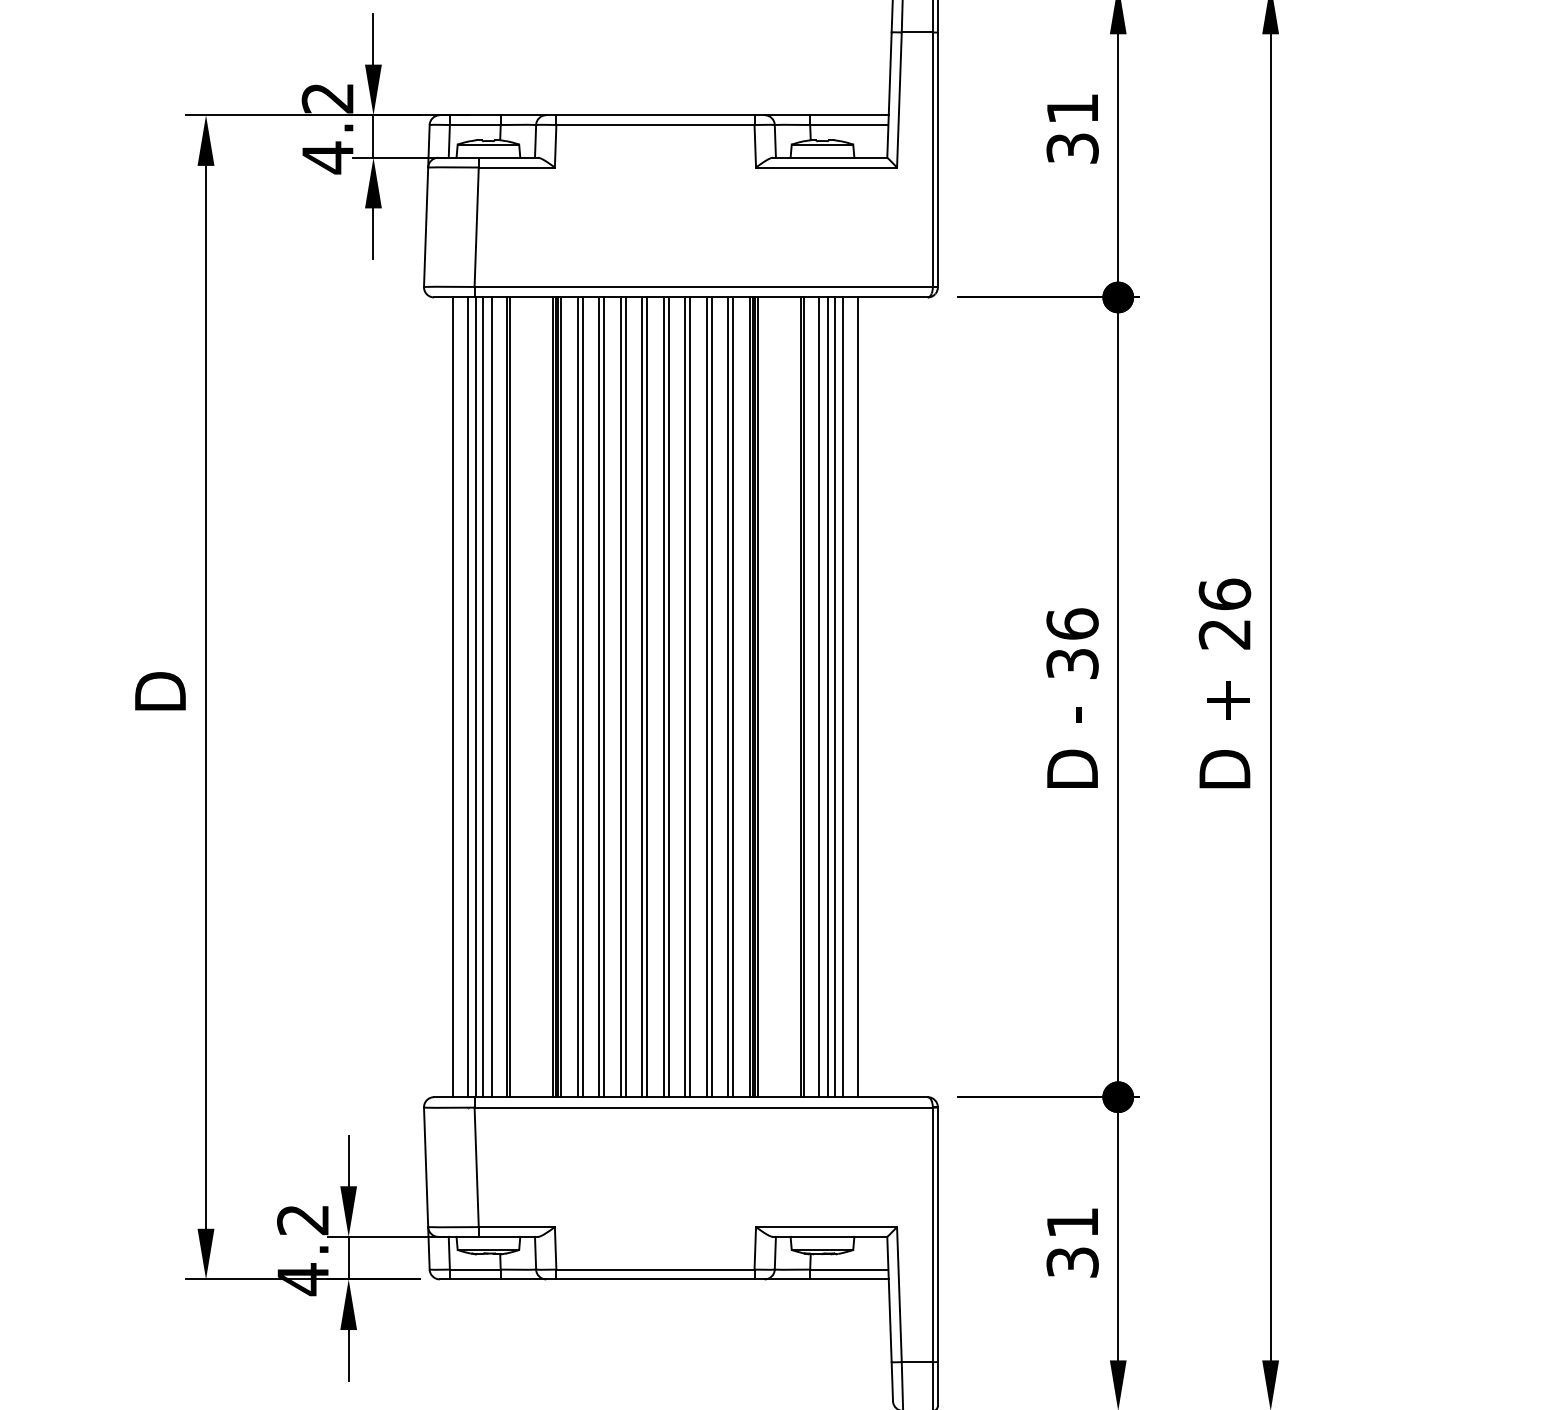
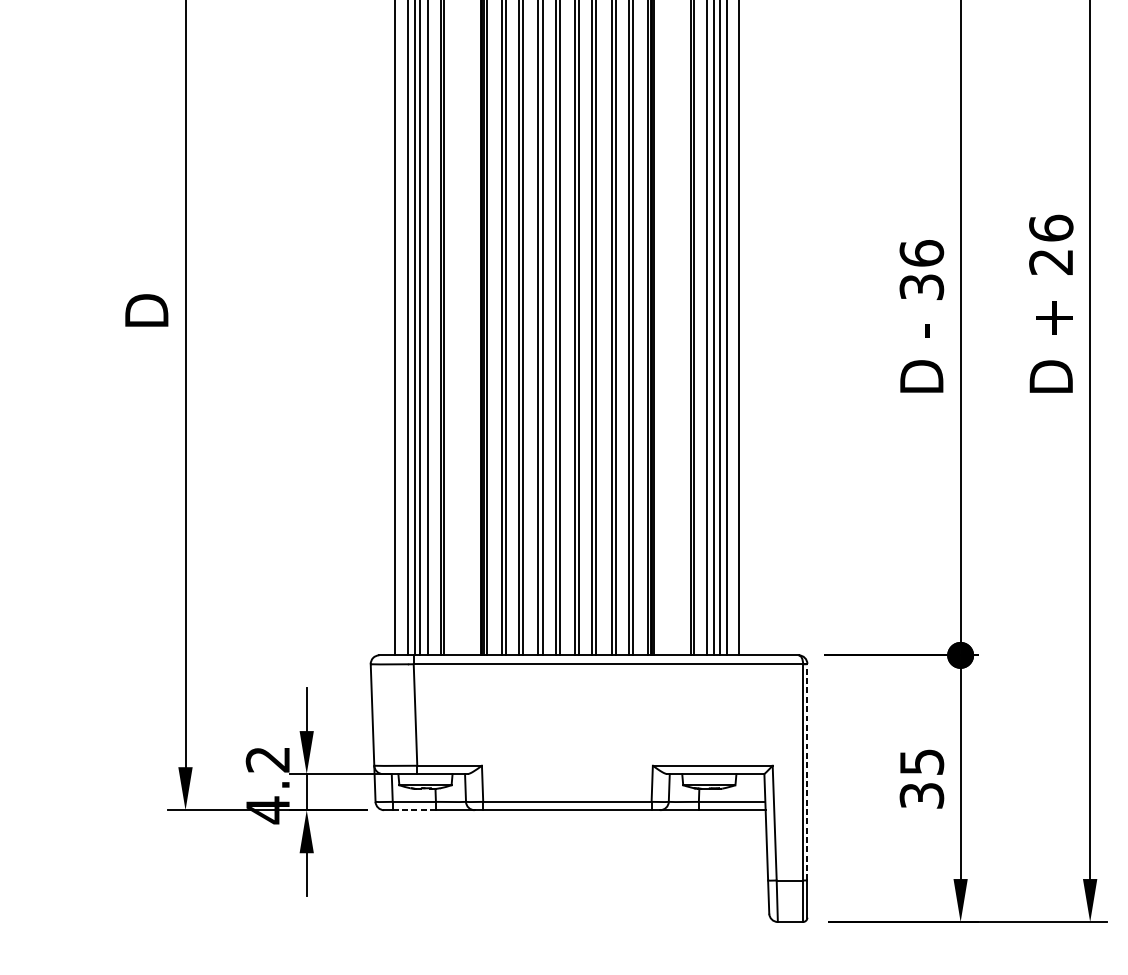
text: (1072, 1222) -> (921, 761), 31 -> 35
line: (937, 1234) -> (807, 772), solid -> dashed
line: (475, 1279) -> (414, 810), solid -> dashed

